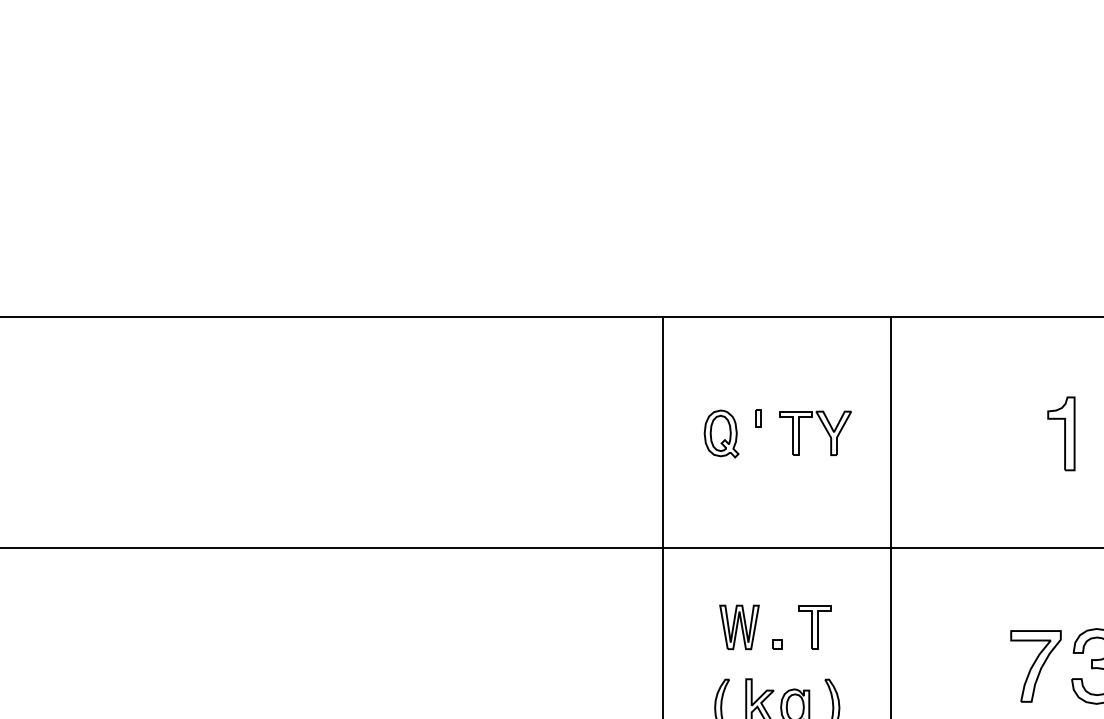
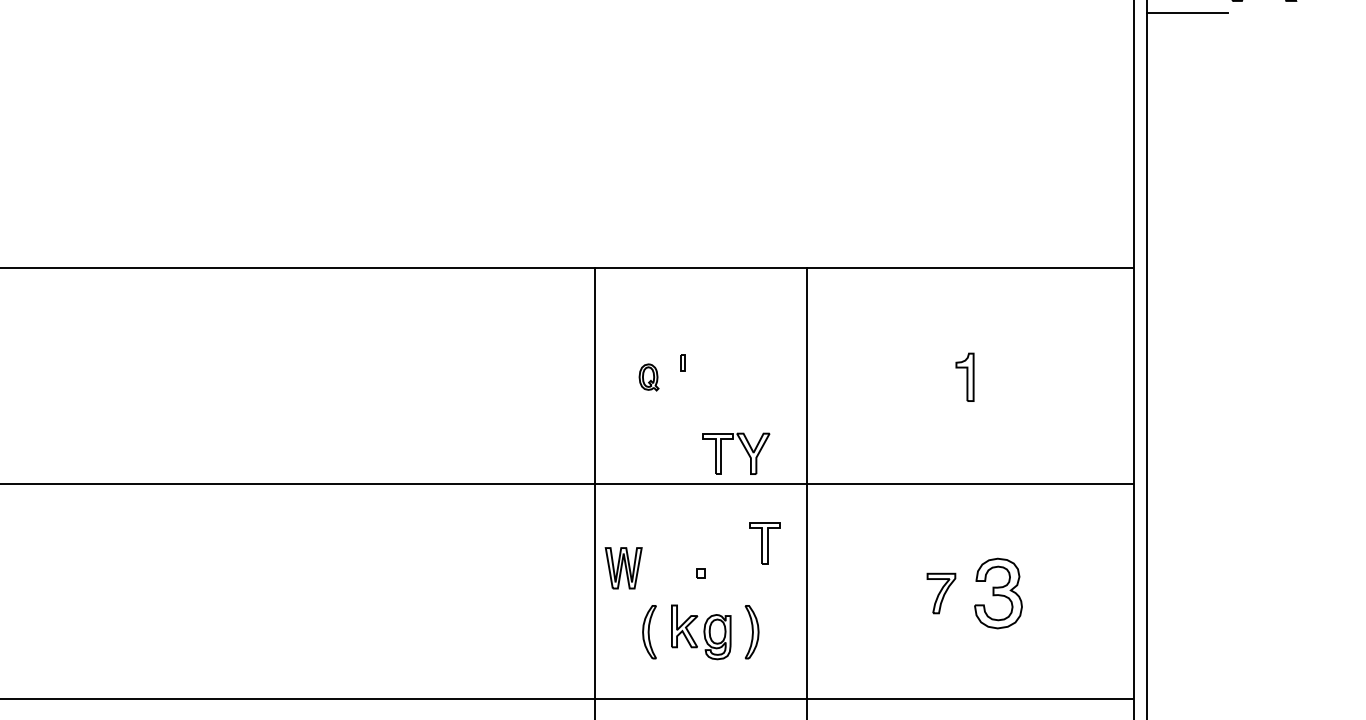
part: (823, 426) -> (743, 447), moved
part: (720, 434) -> (648, 377), size x0.6
part: (1060, 434) -> (964, 377), size x0.7
part: (739, 627) -> (623, 568), moved
part: (814, 627) -> (764, 543), moved
part: (1036, 666) -> (941, 593), size x0.6

